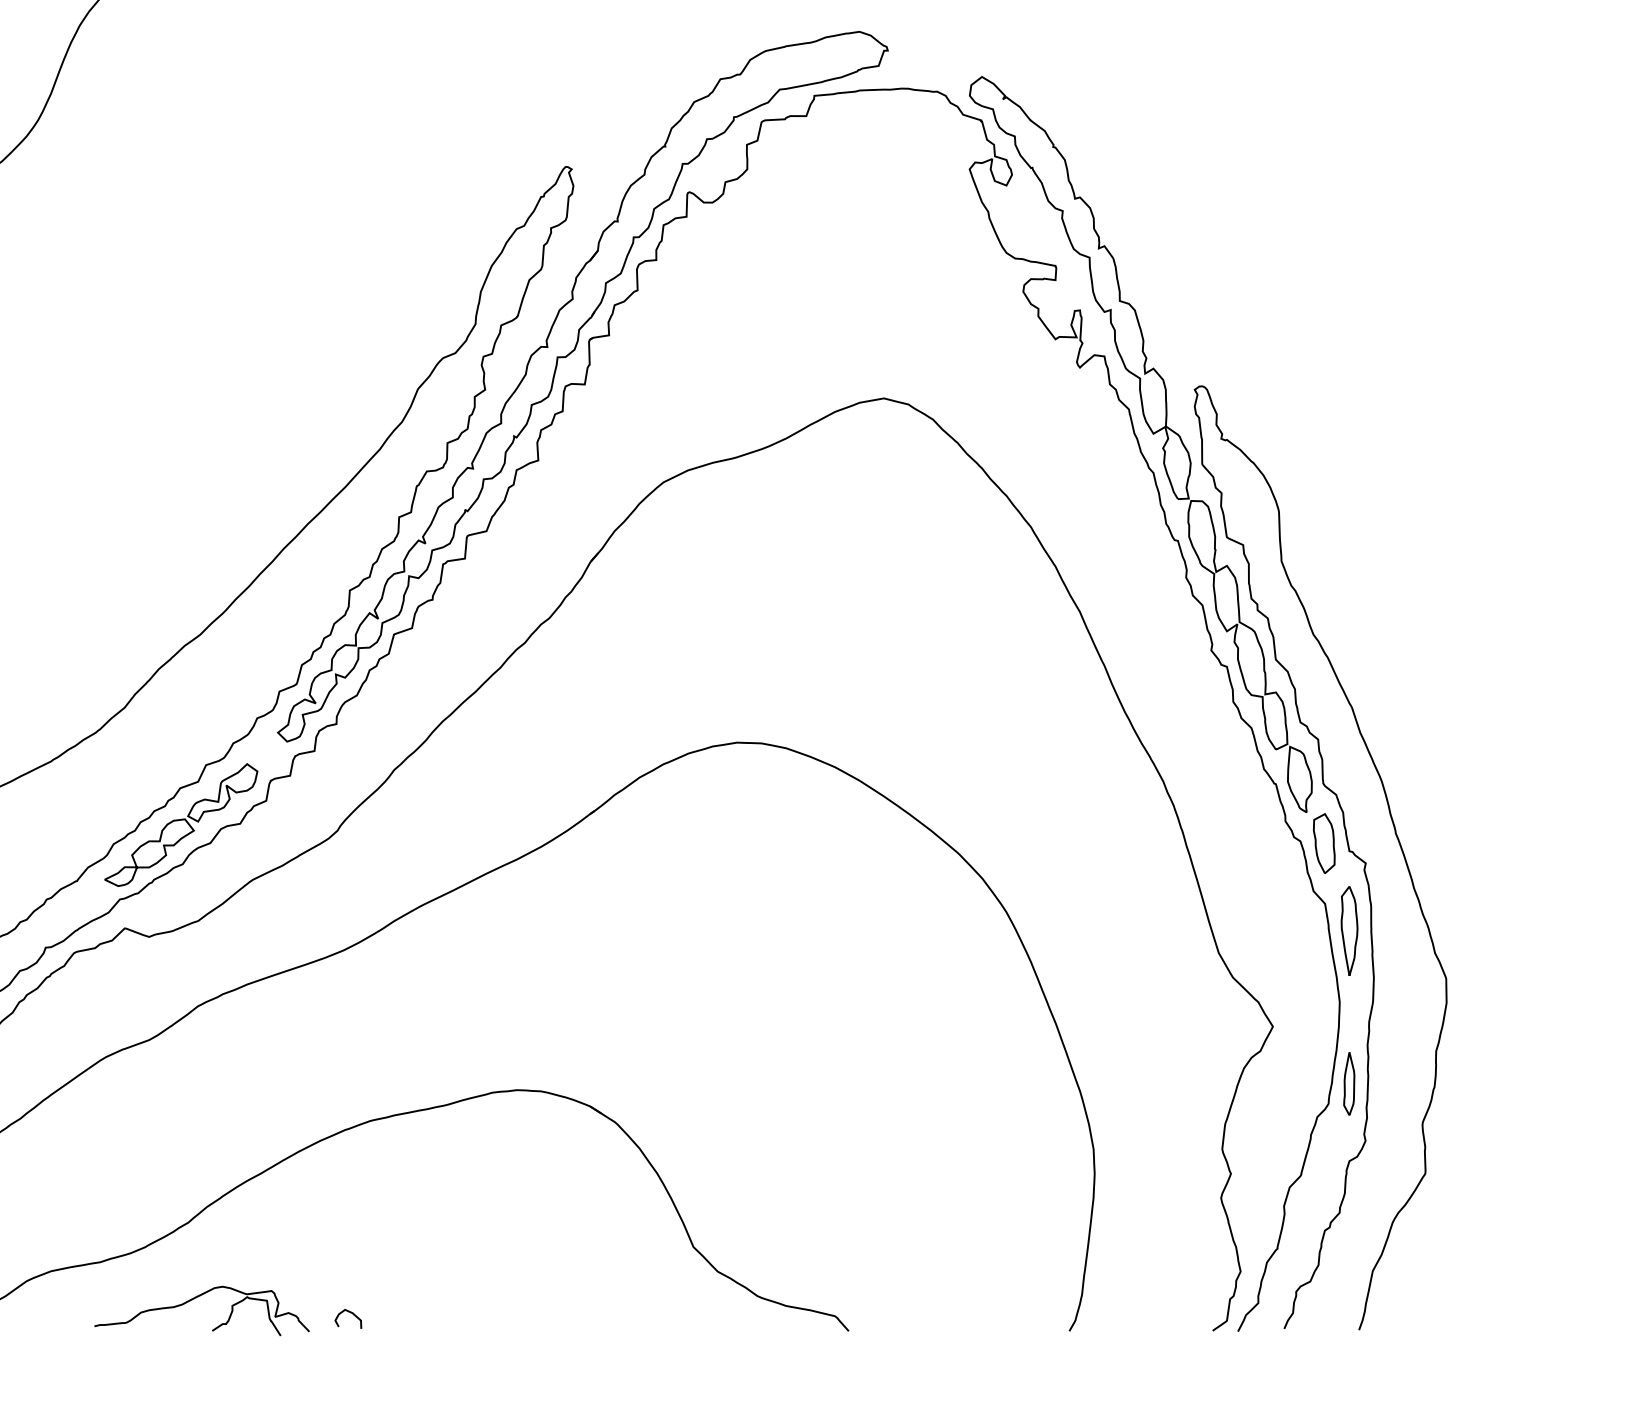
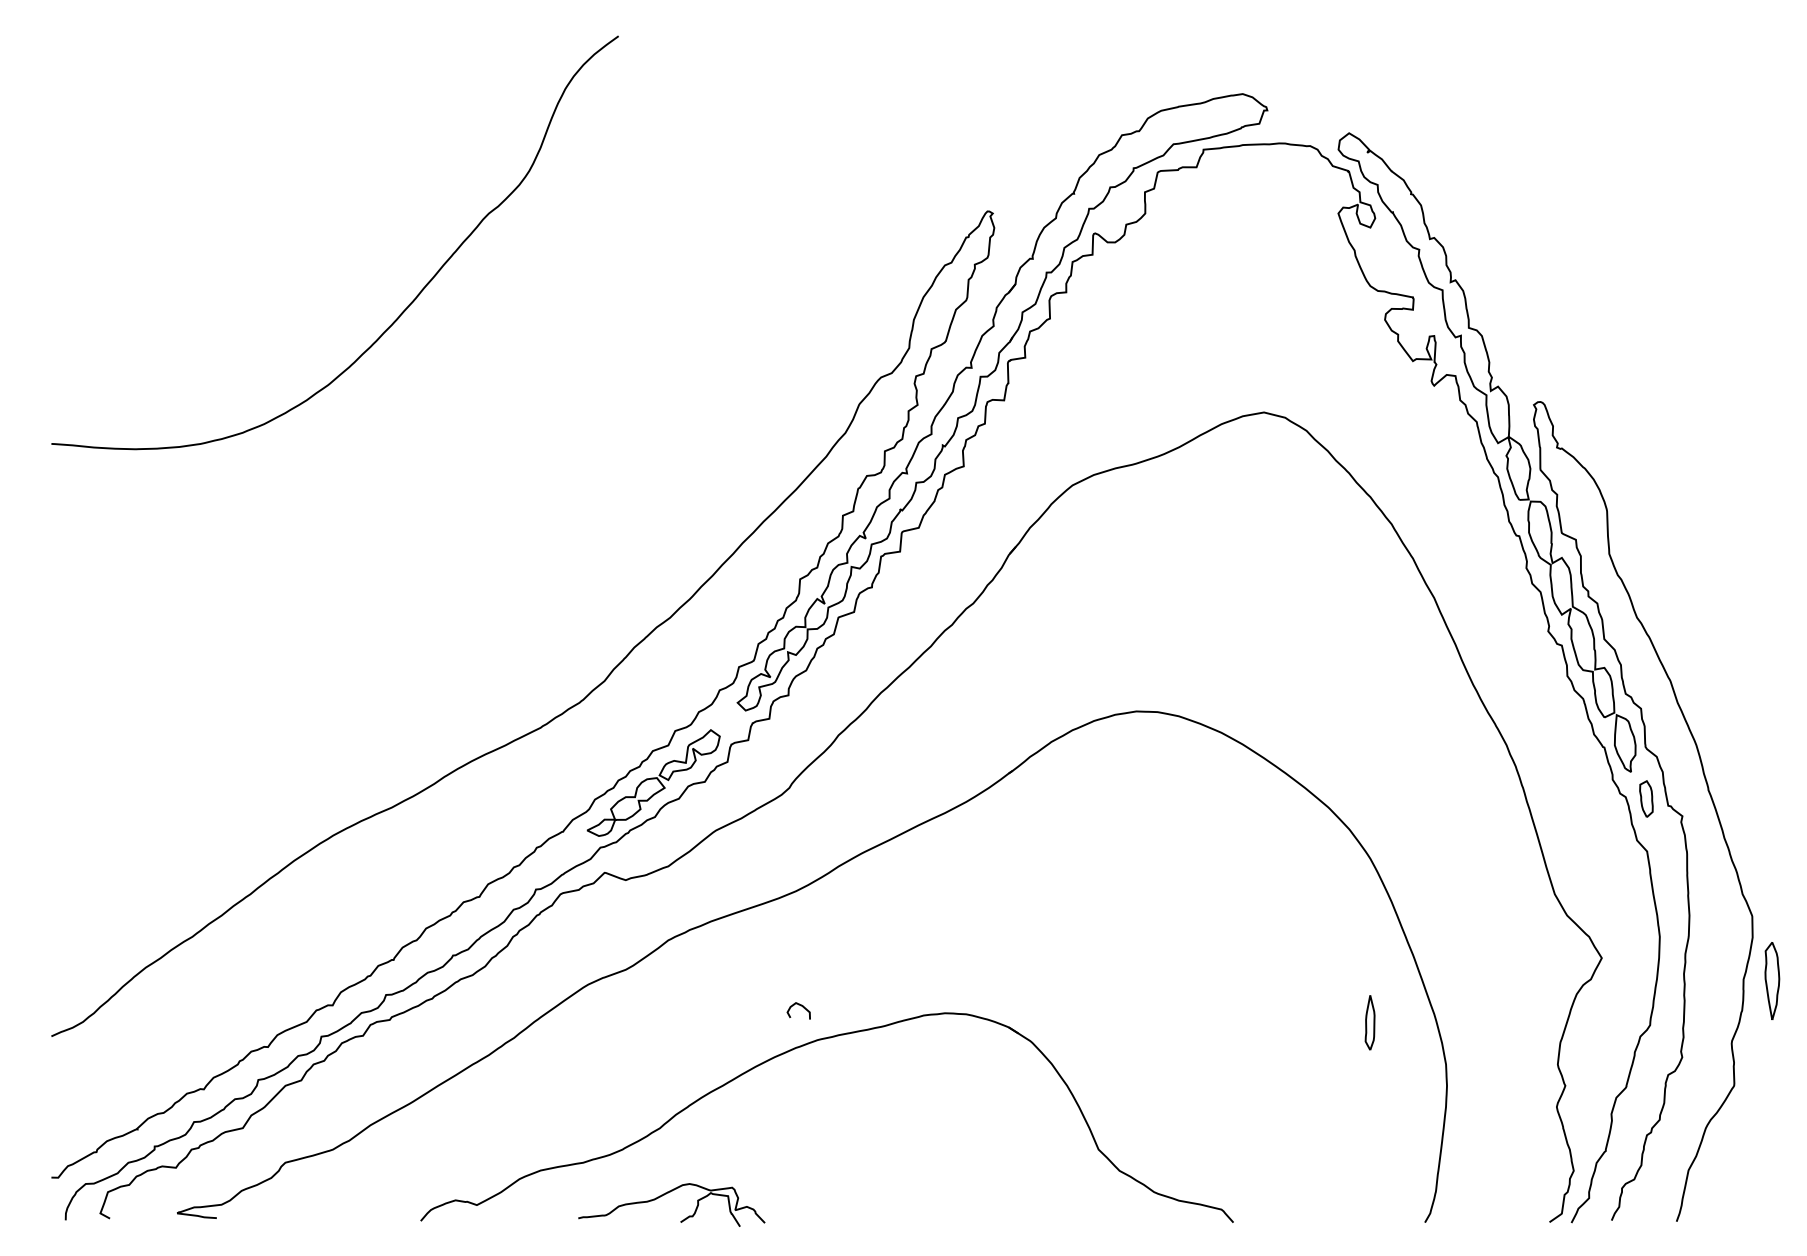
part: (1324, 842) -> (1646, 798), size x0.7
part: (1349, 930) -> (1772, 980), moved
part: (1348, 1083) -> (1369, 1022), moved
curve: (350, 1313) -> (800, 1006), moved

